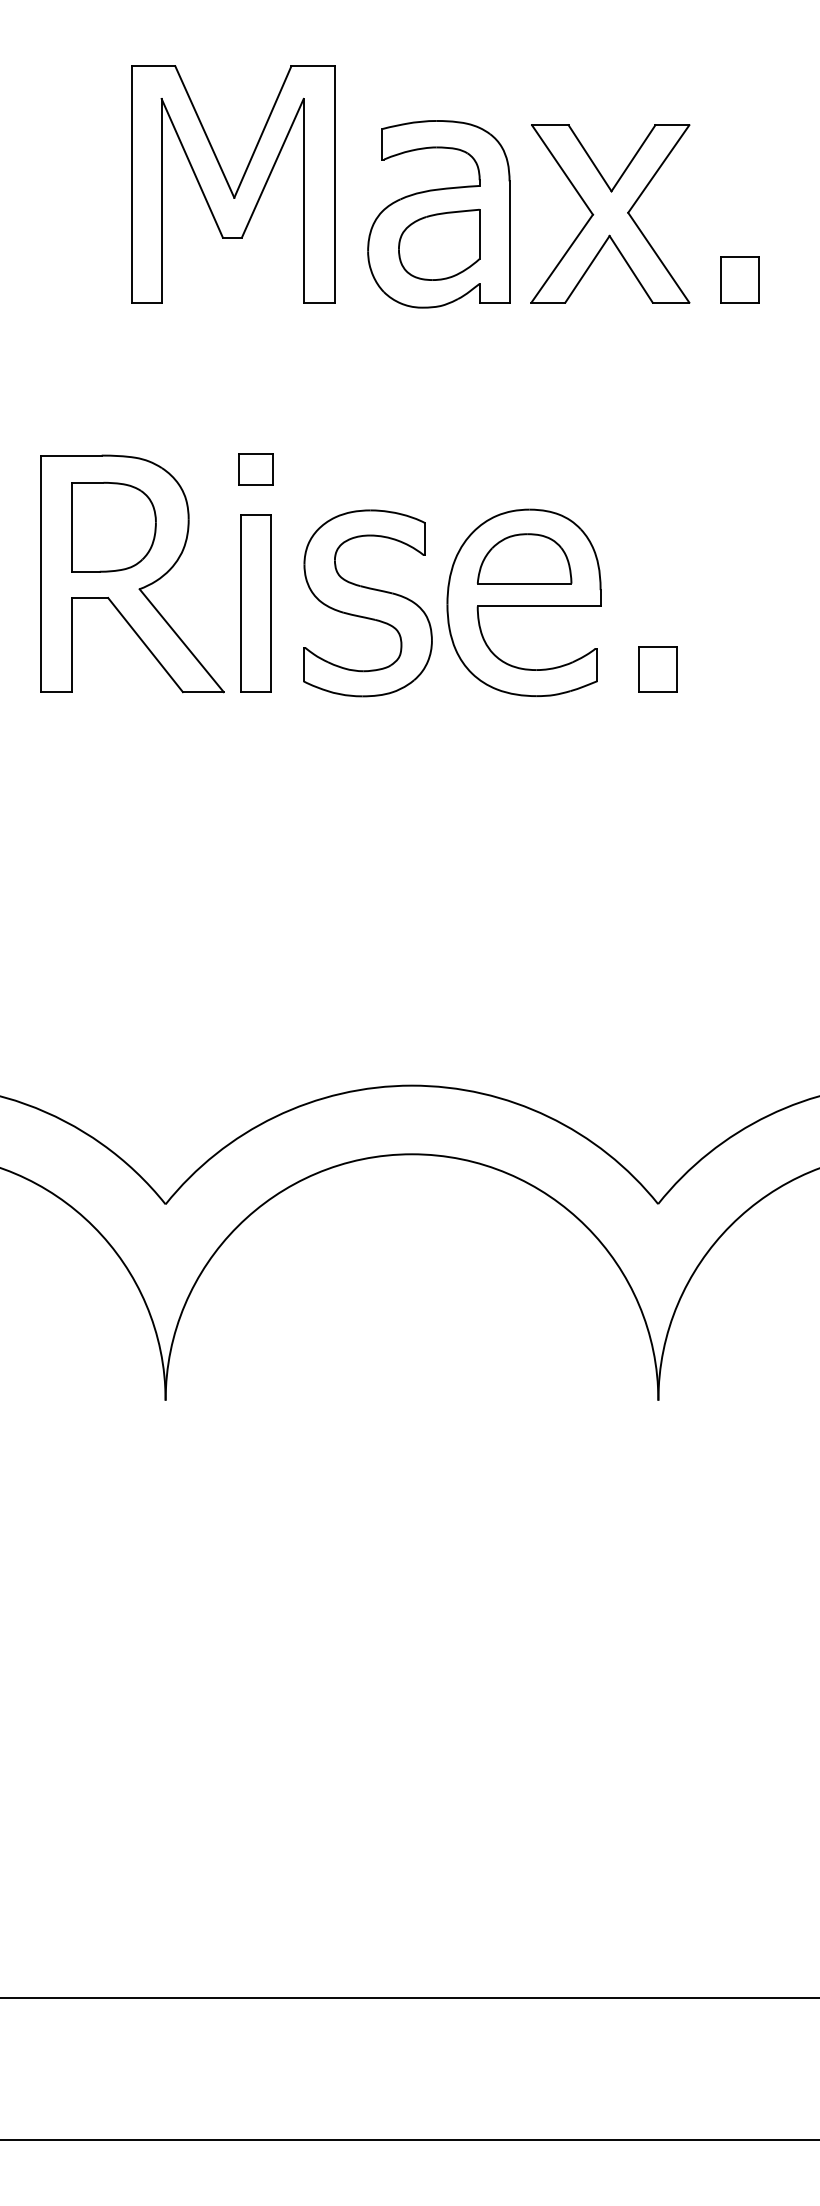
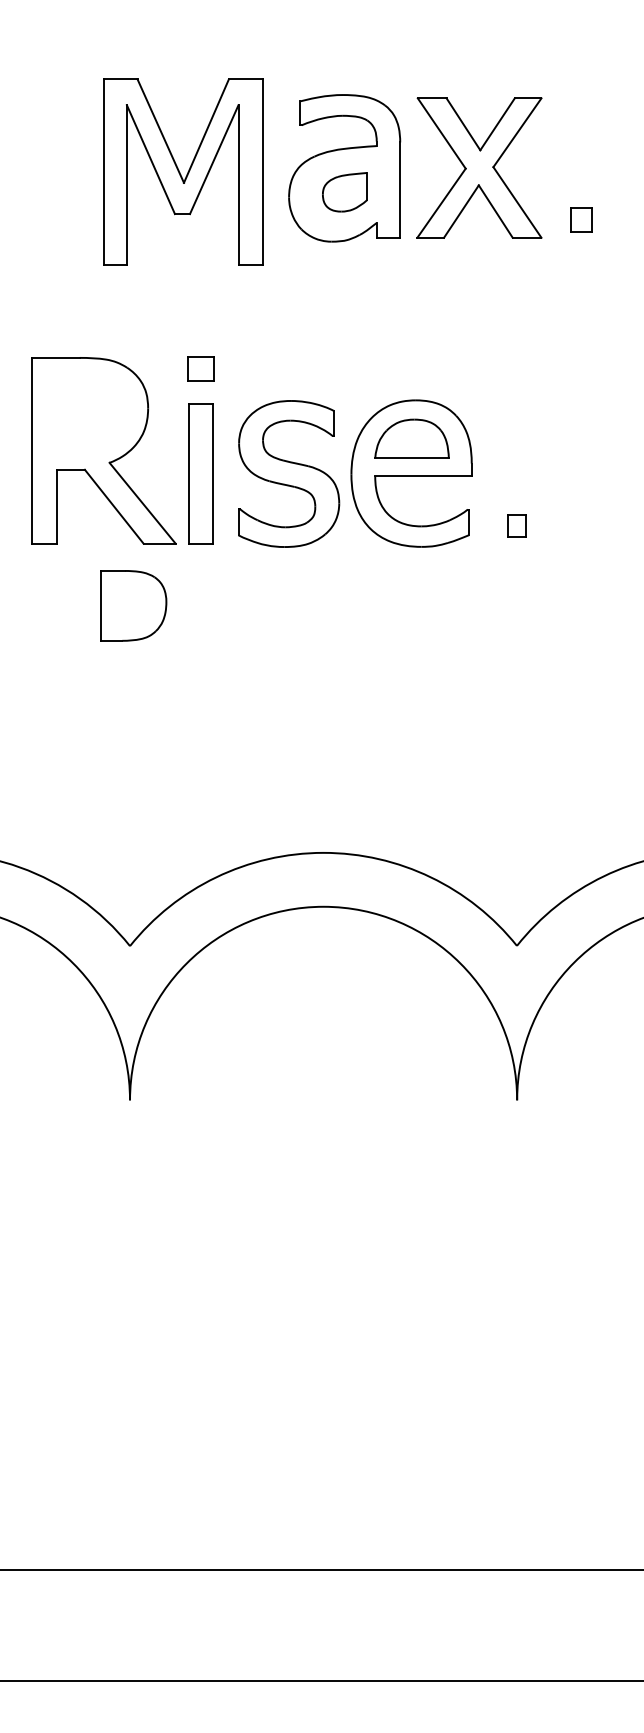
part: (233, 184) -> (183, 172), moved
part: (439, 244) -> (345, 192), size x0.7
part: (739, 279) -> (580, 219), size x0.7
part: (113, 526) -> (133, 605), moved
part: (657, 669) -> (516, 525), size x0.6

